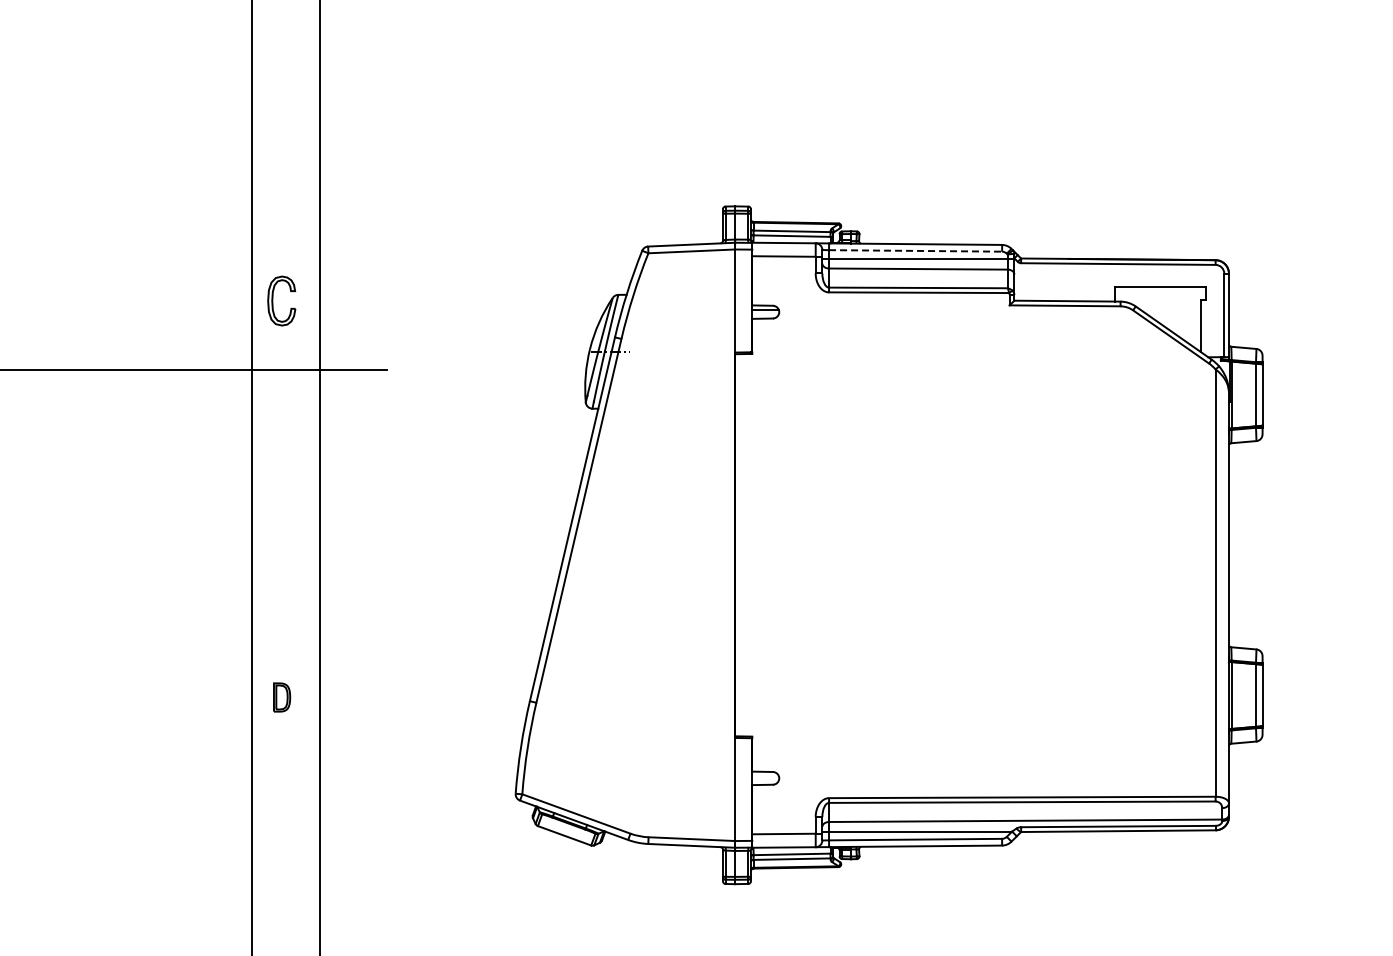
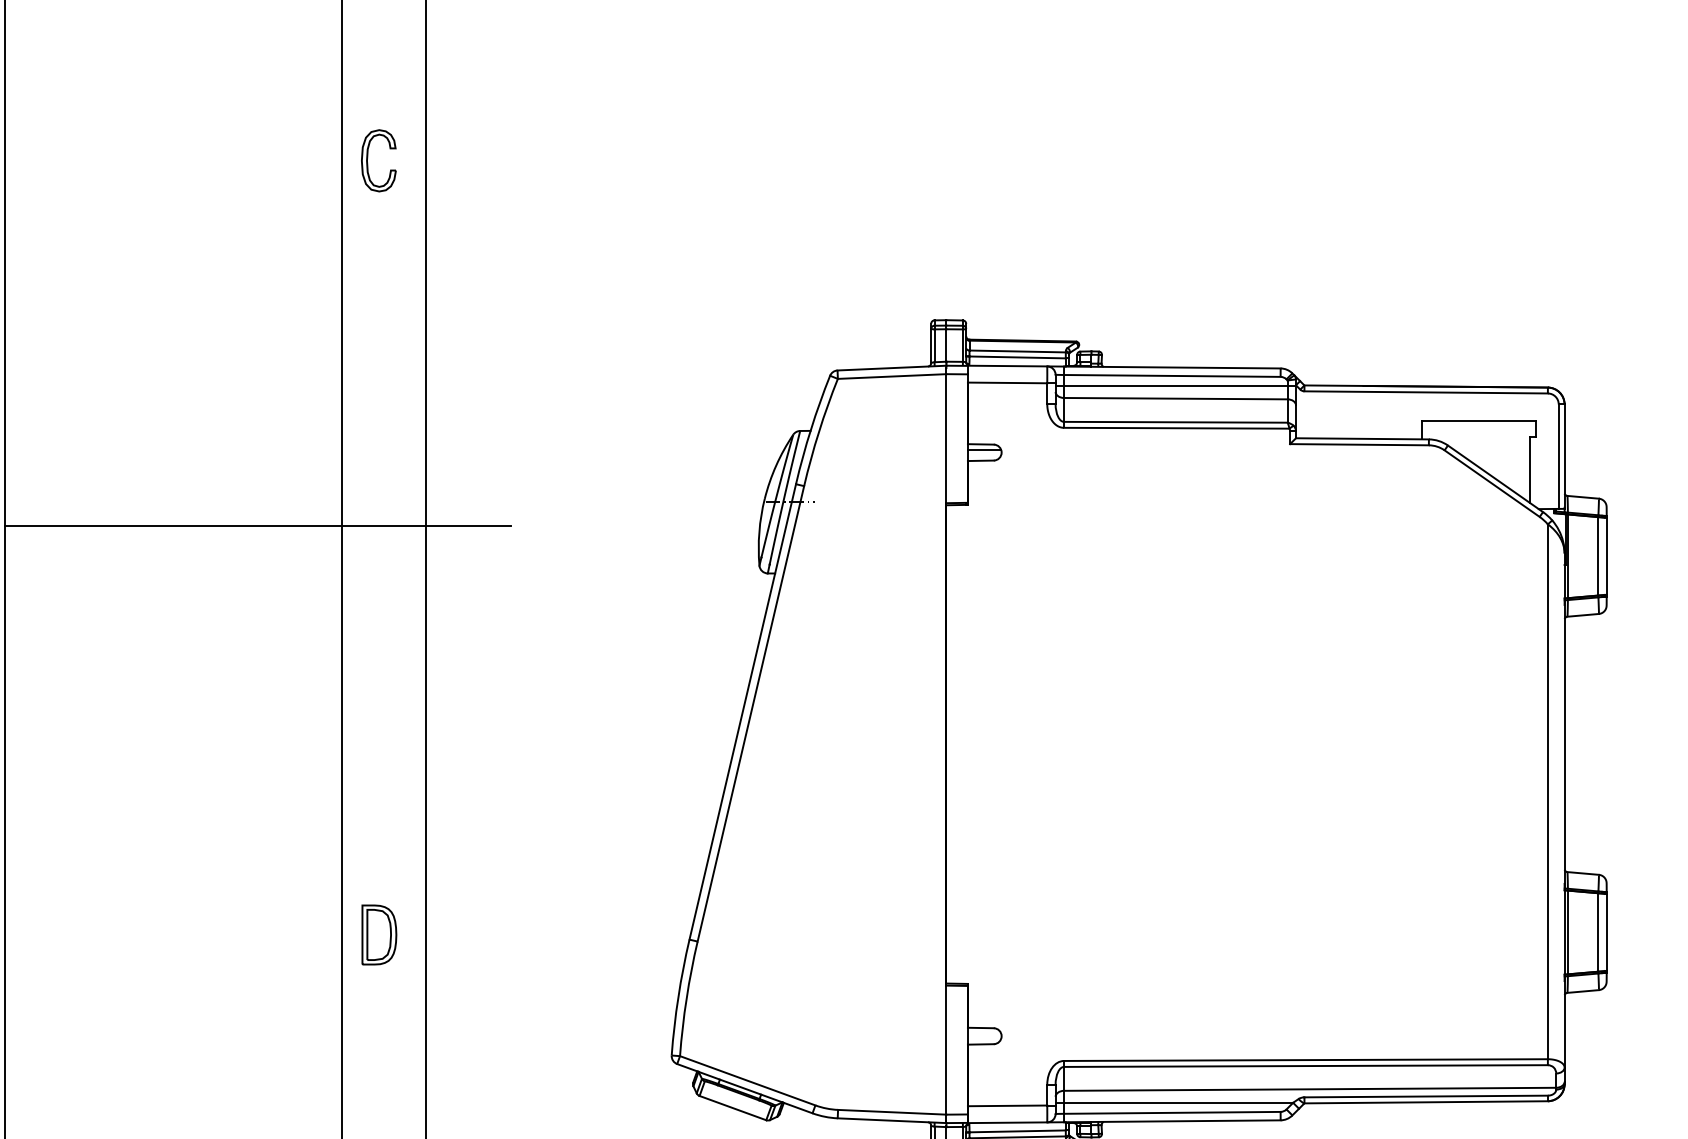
line: (915, 250) -> (1172, 375), dashed -> solid
part: (273, 300) -> (368, 160), moved
part: (281, 697) -> (378, 934), size x1.67

